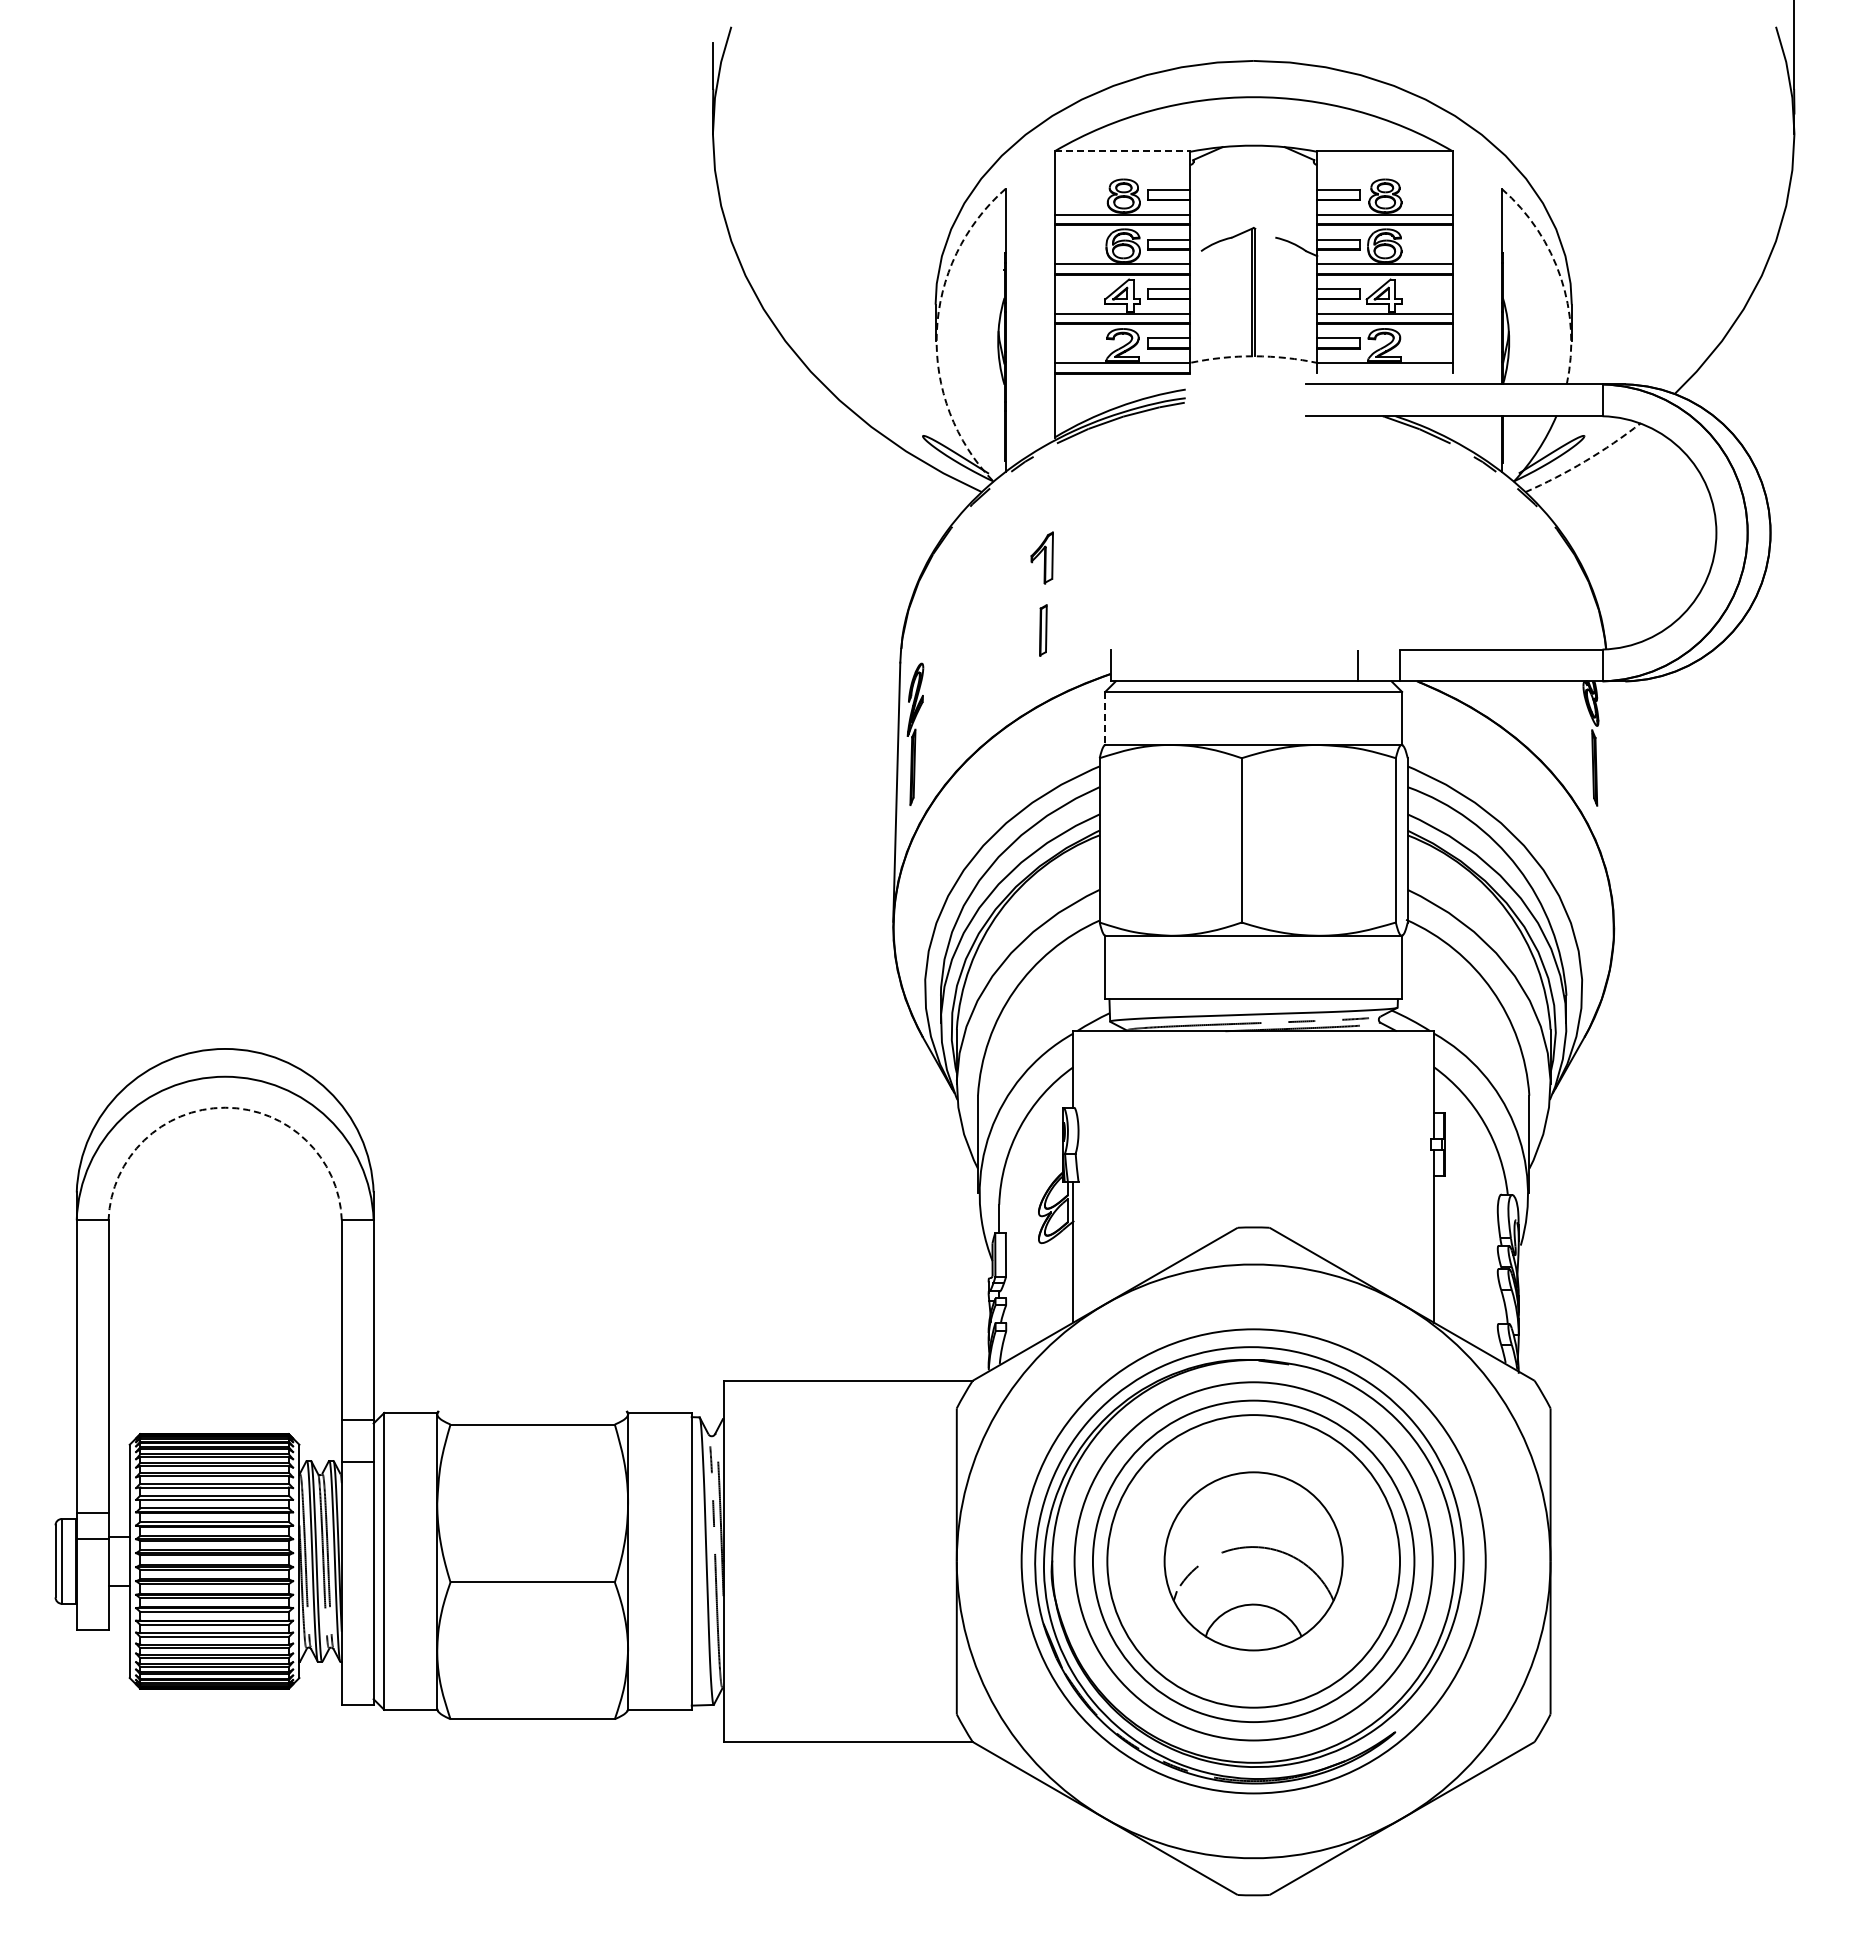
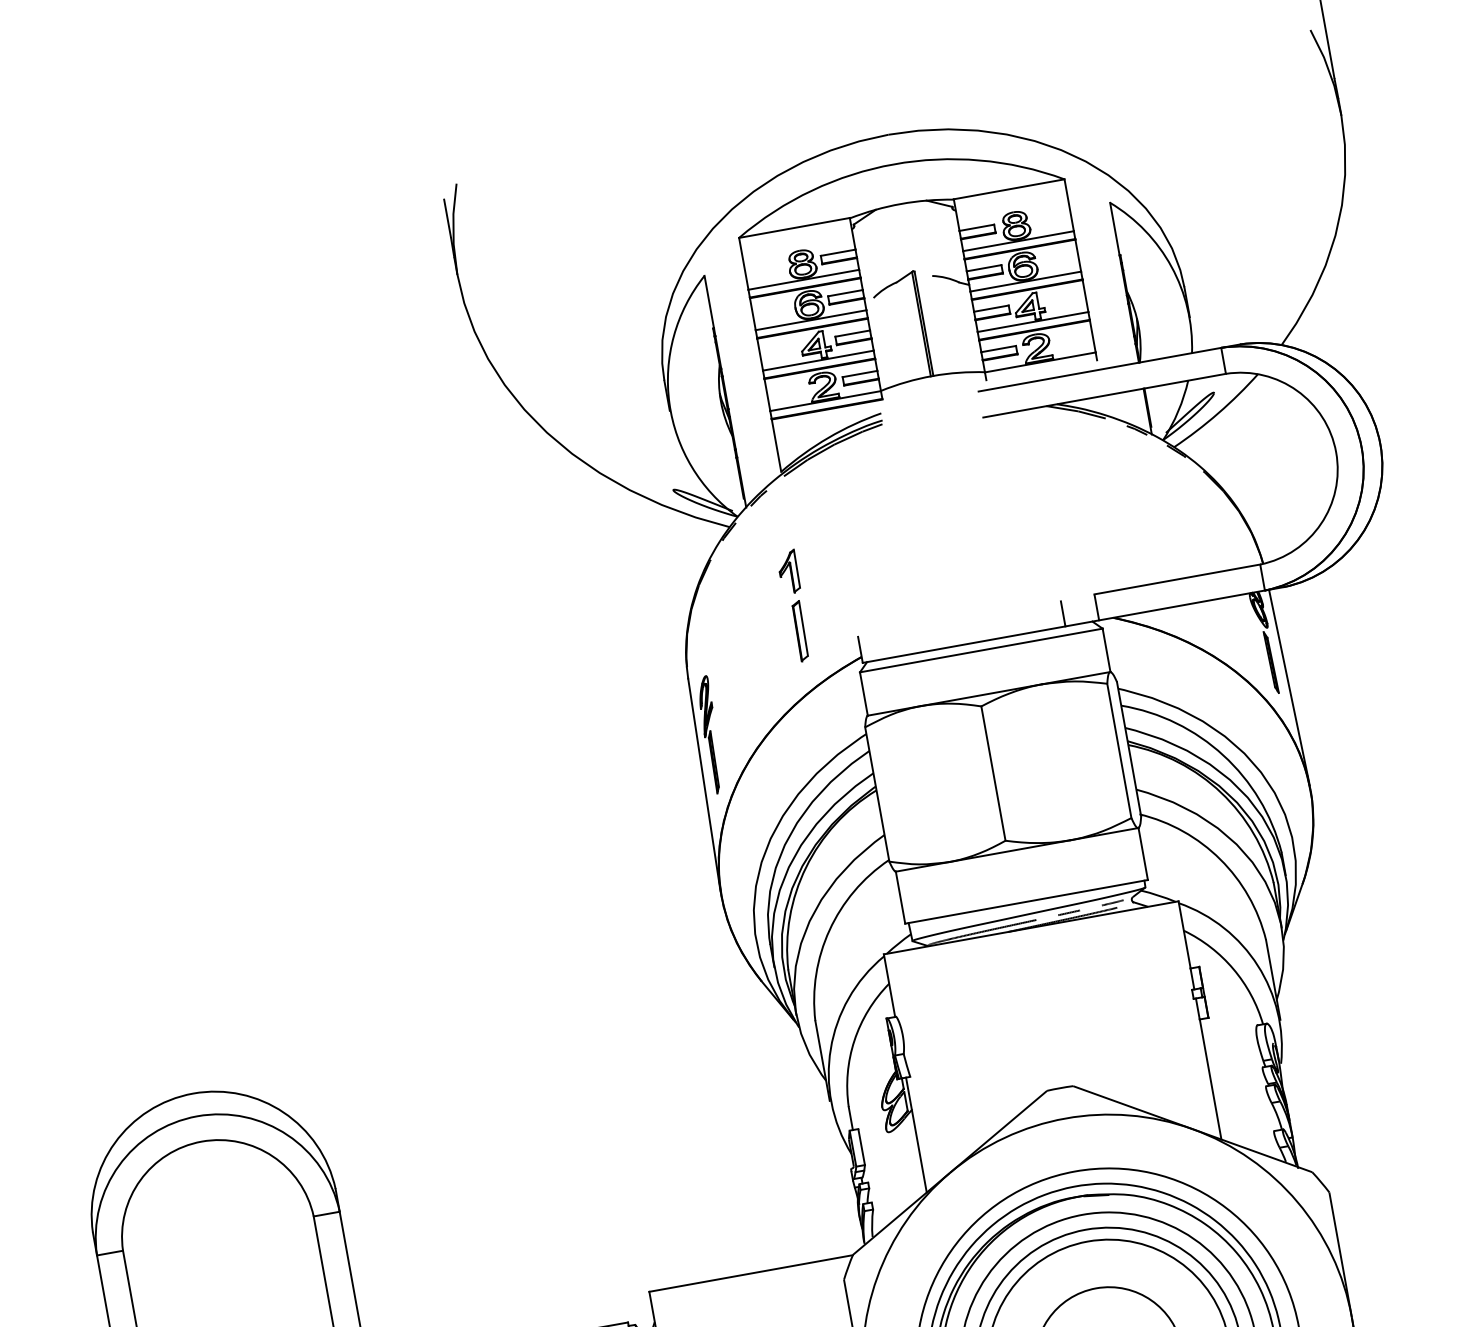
line: (1122, 151) -> (794, 228), dashed -> solid
arc: (1560, 277) -> (1171, 266), dashed -> solid
arc: (936, 332) -> (669, 403), dashed -> solid
arc: (1254, 356) -> (932, 376), dashed -> solid
arc: (1585, 461) -> (1218, 413), dashed -> solid
part: (1043, 630) -> (800, 631), size x1.43
line: (1105, 718) -> (864, 694), dashed -> solid
line: (1610, 801) -> (1289, 687), added
arc: (225, 1107) -> (202, 1141), dashed -> solid

